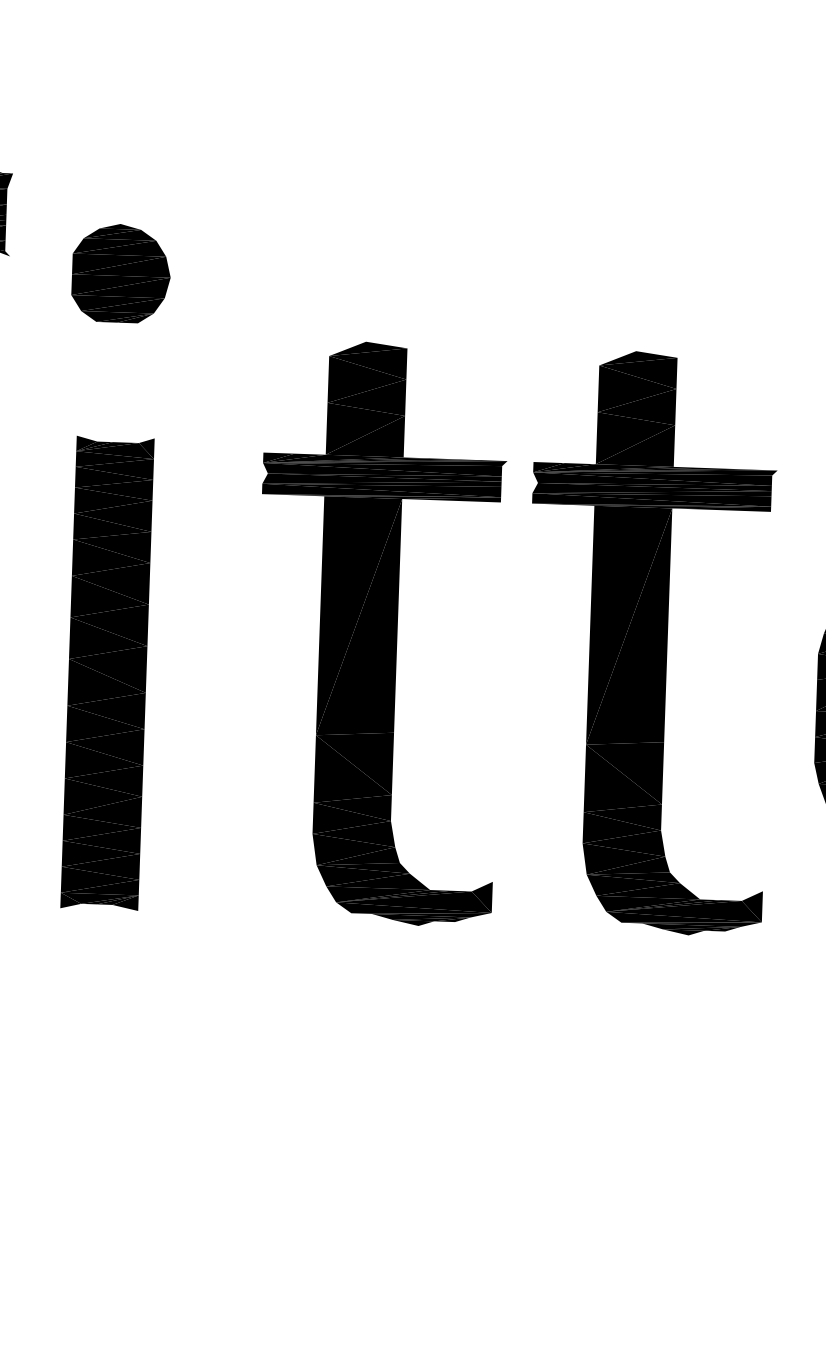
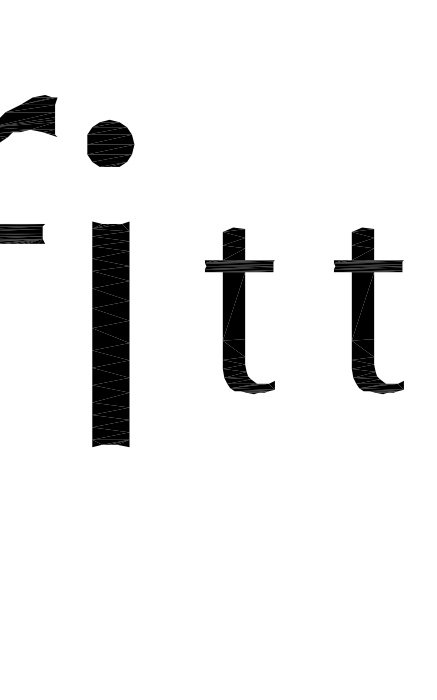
part: (378, 632) -> (239, 310), size x0.6
part: (648, 642) -> (368, 310), size x0.6

